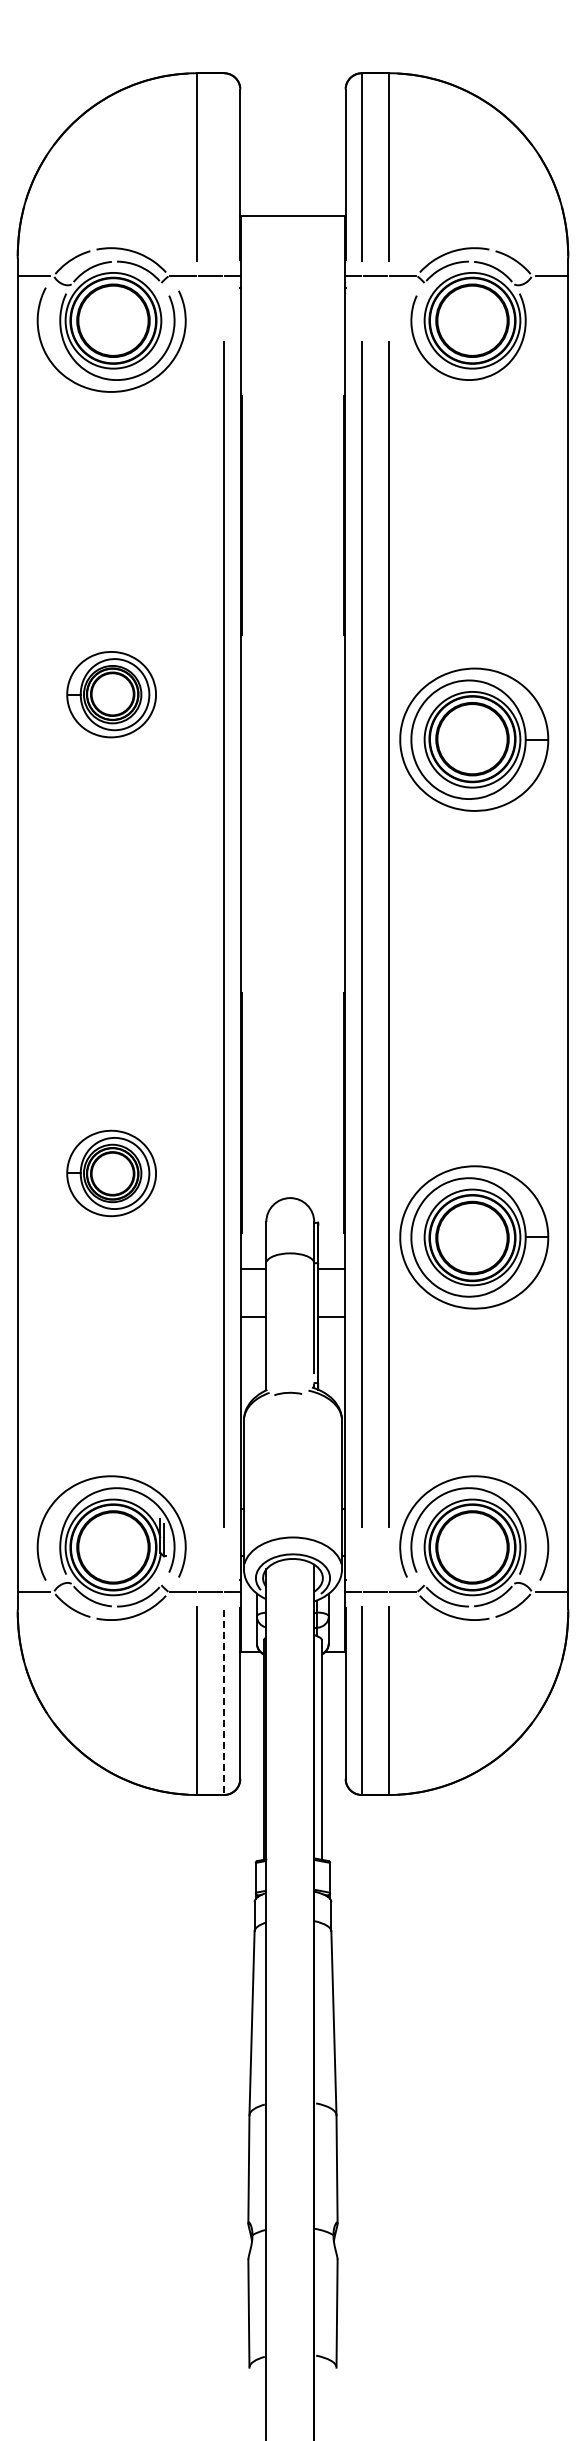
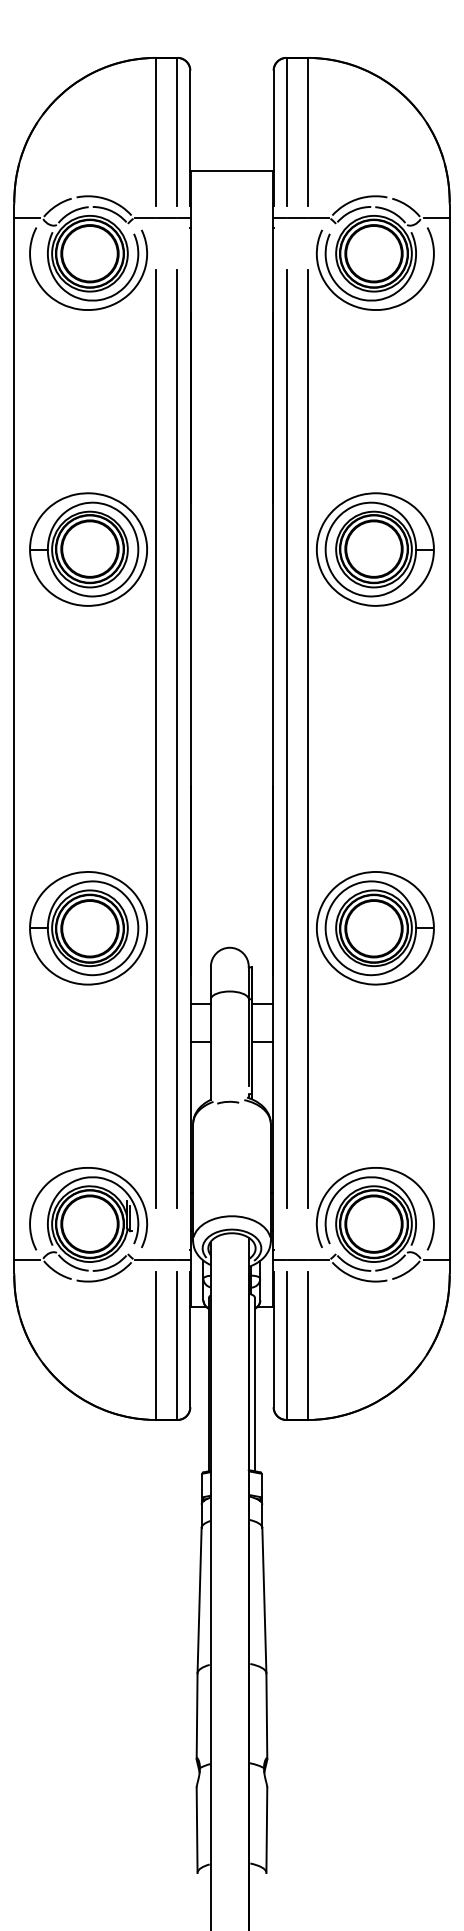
line: (223, 167) -> (177, 132), added
curve: (469, 390) -> (371, 308), added
part: (111, 694) -> (88, 549), size x1.67
part: (474, 739) -> (375, 549), moved
line: (197, 933) -> (156, 738), added
part: (111, 1173) -> (88, 928), size x1.67
part: (474, 1237) -> (375, 928), moved
line: (223, 1700) -> (177, 1345), dashed -> solid

